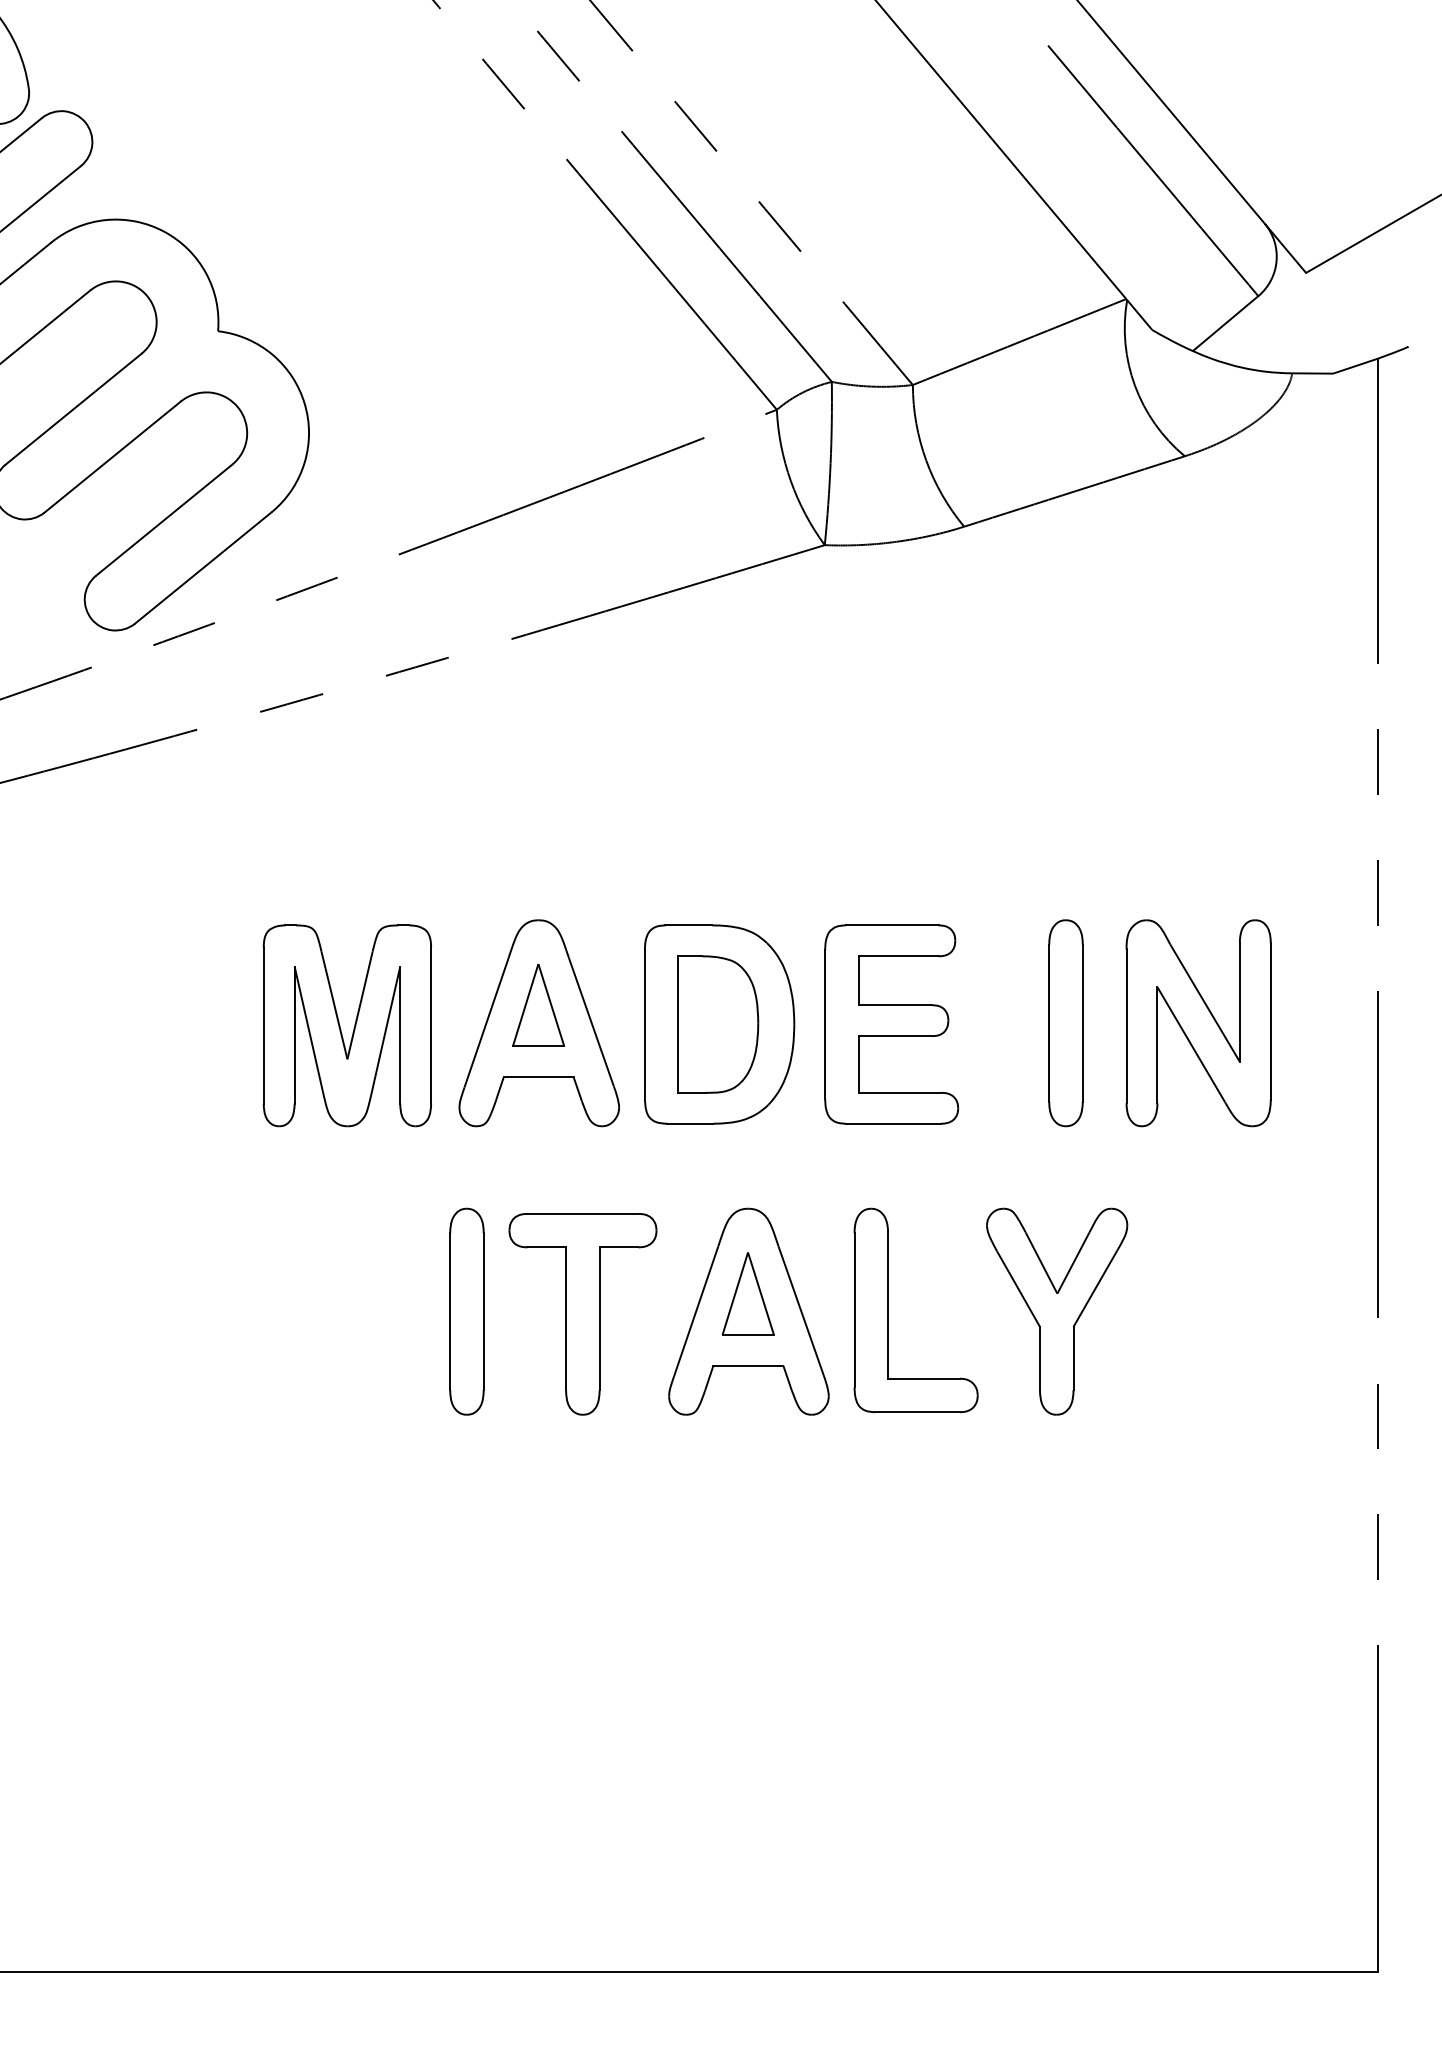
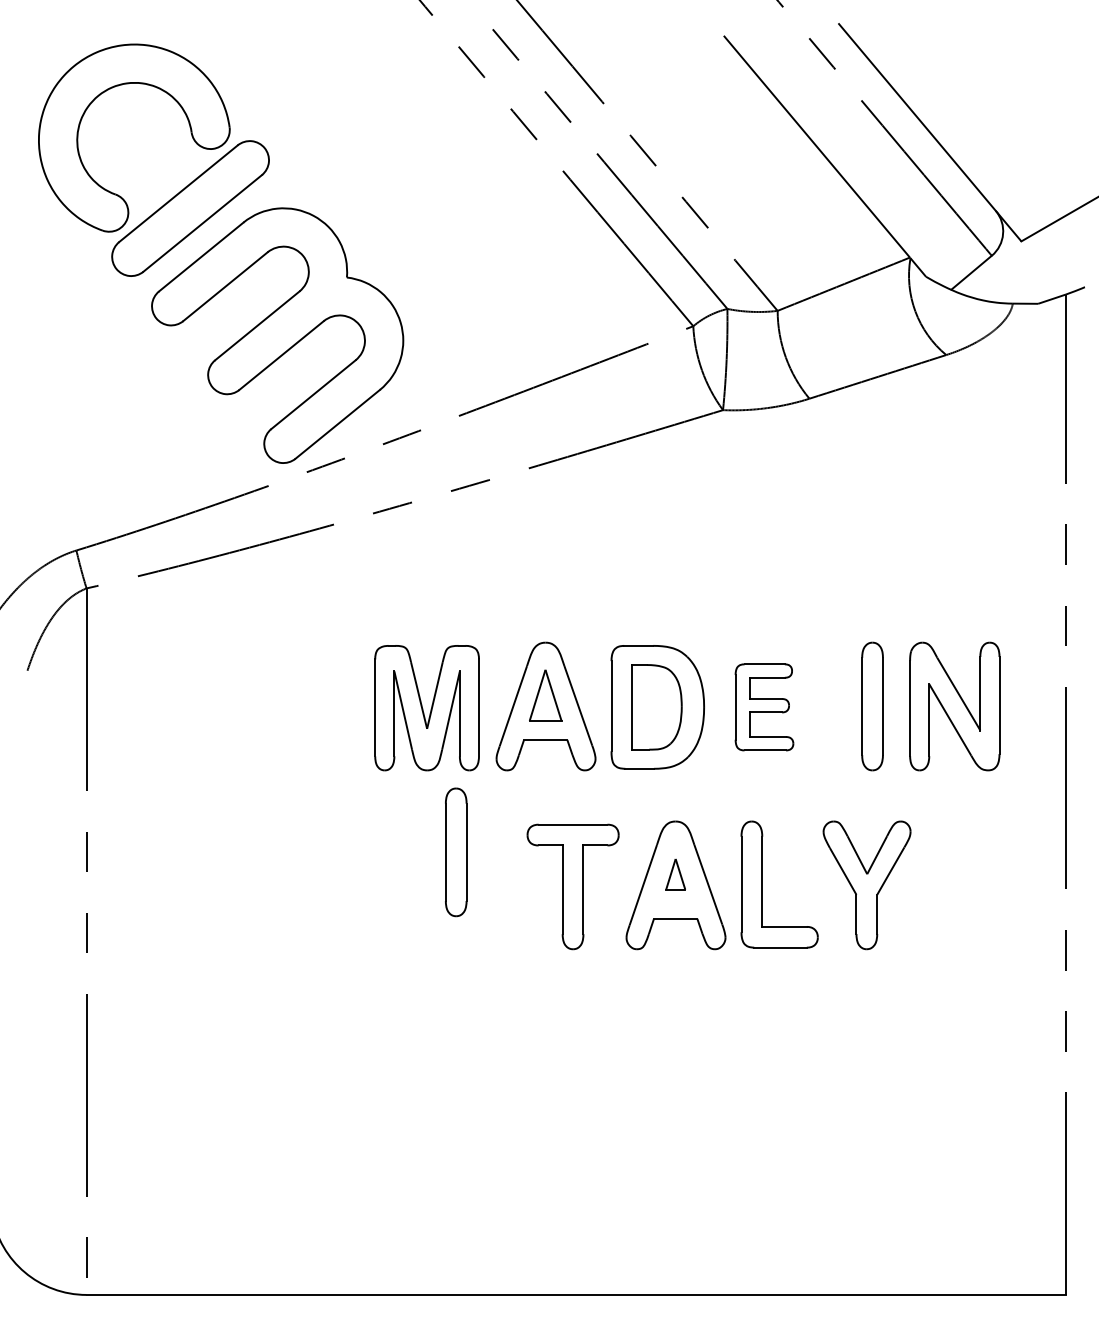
part: (891, 1024) -> (764, 707), size x0.7
part: (748, 1294) -> (675, 874), size x0.6
part: (467, 1311) -> (456, 852), moved

